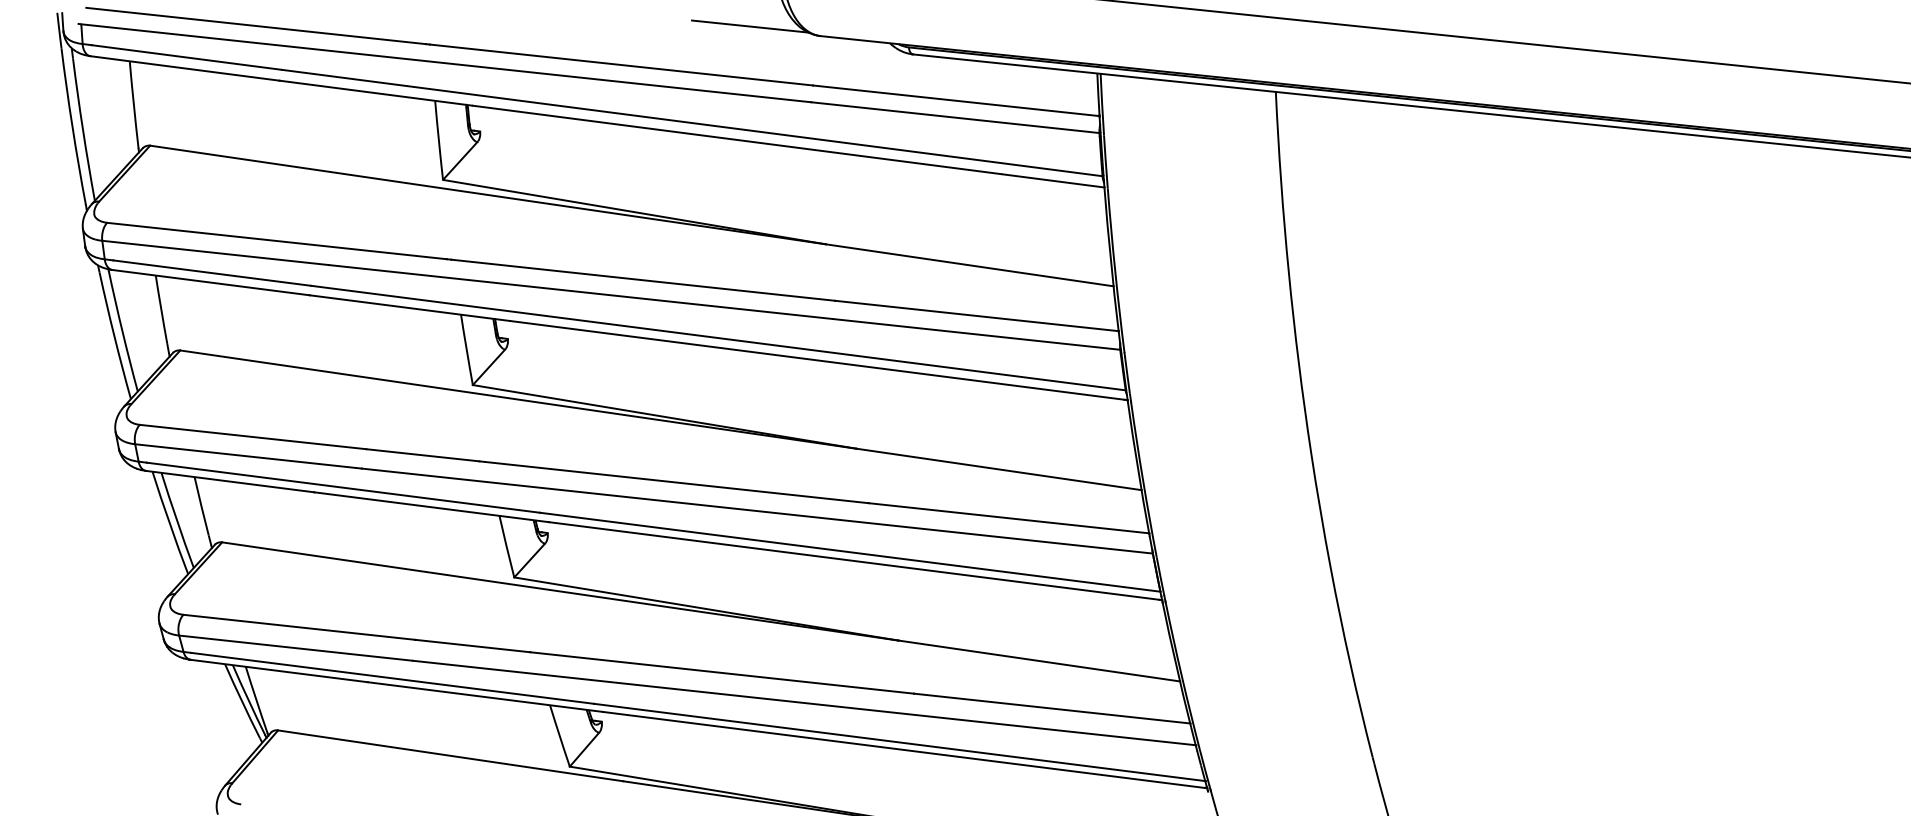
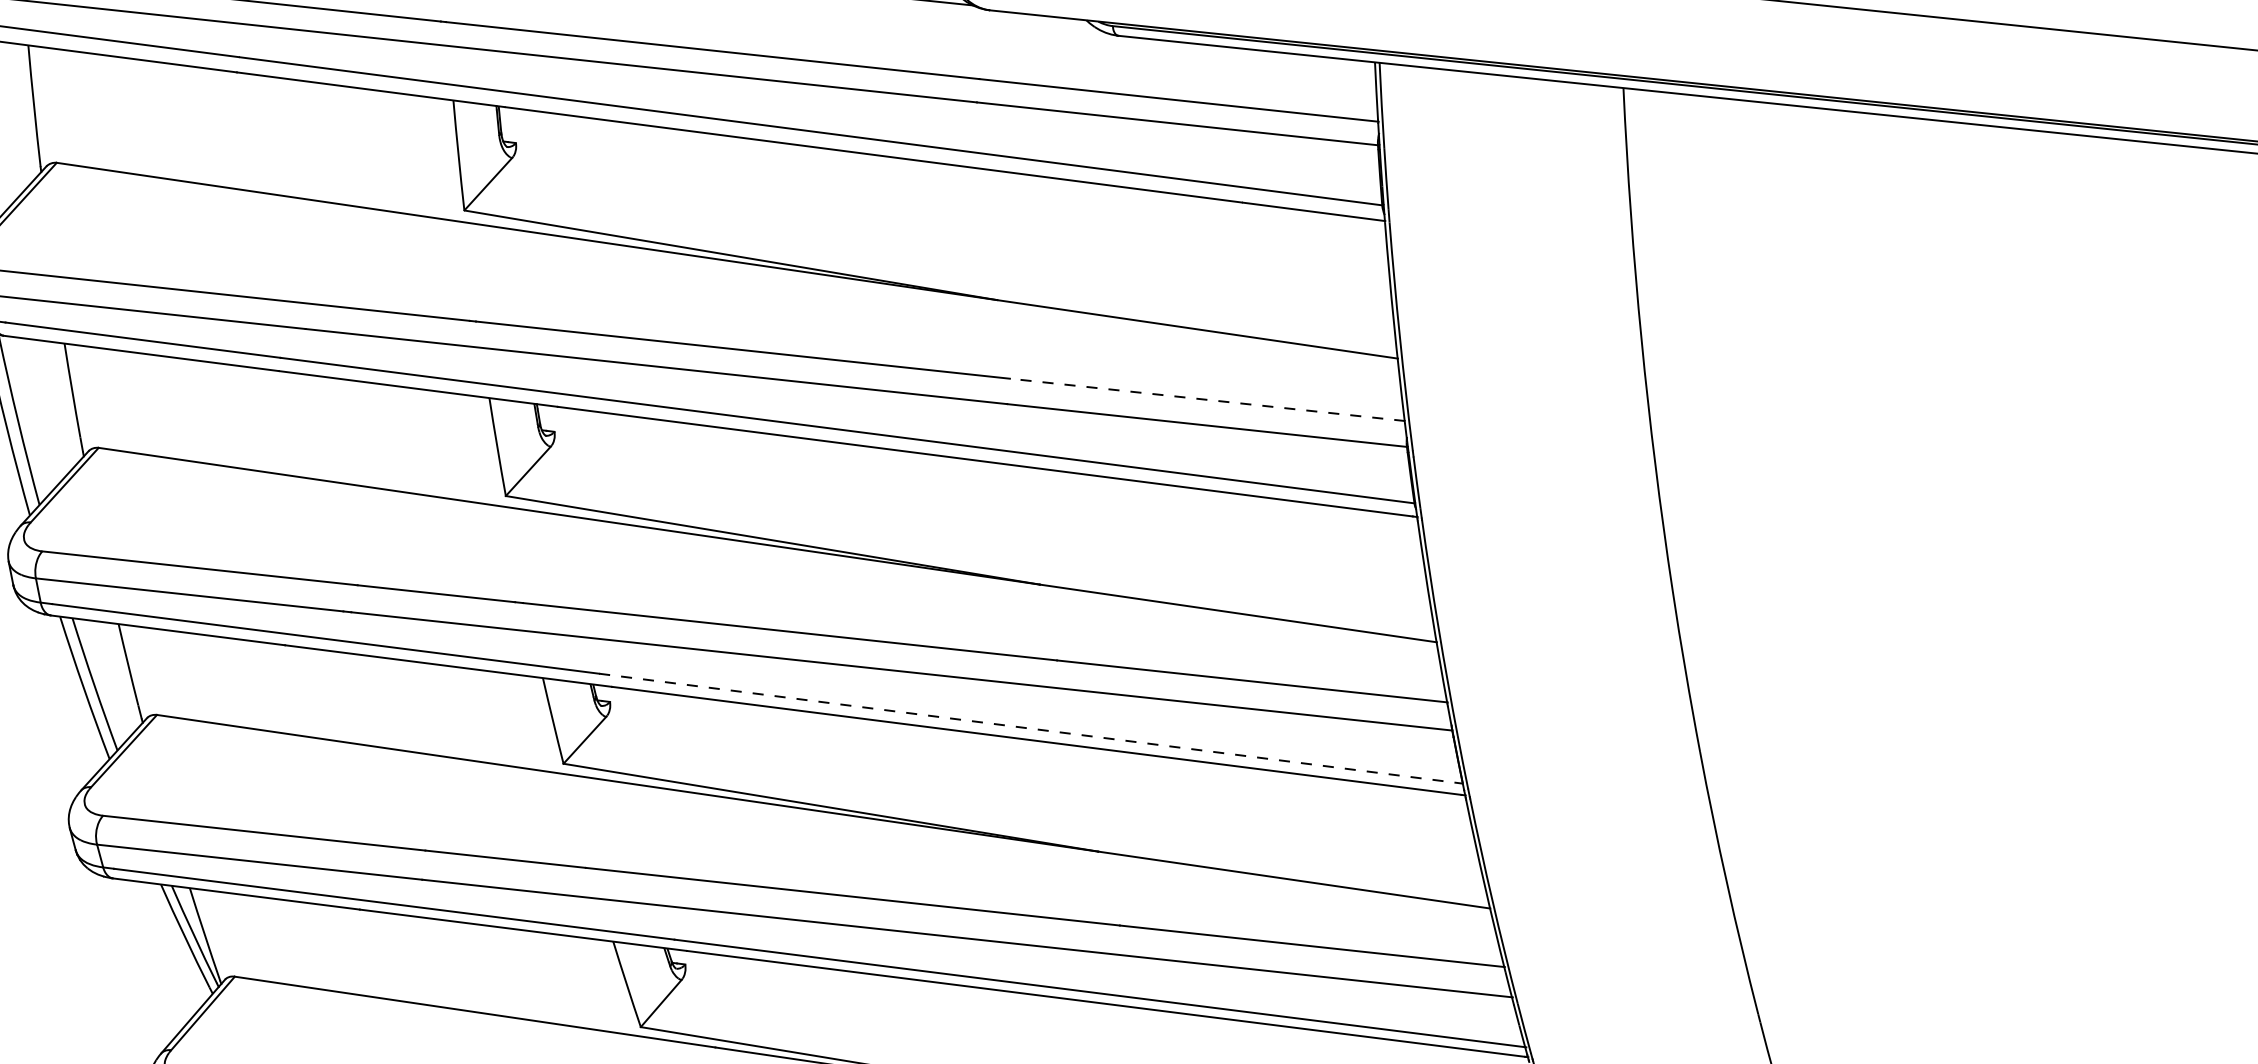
line: (977, 315) -> (1208, 399), solid -> dashed
line: (850, 552) -> (1031, 729), solid -> dashed

